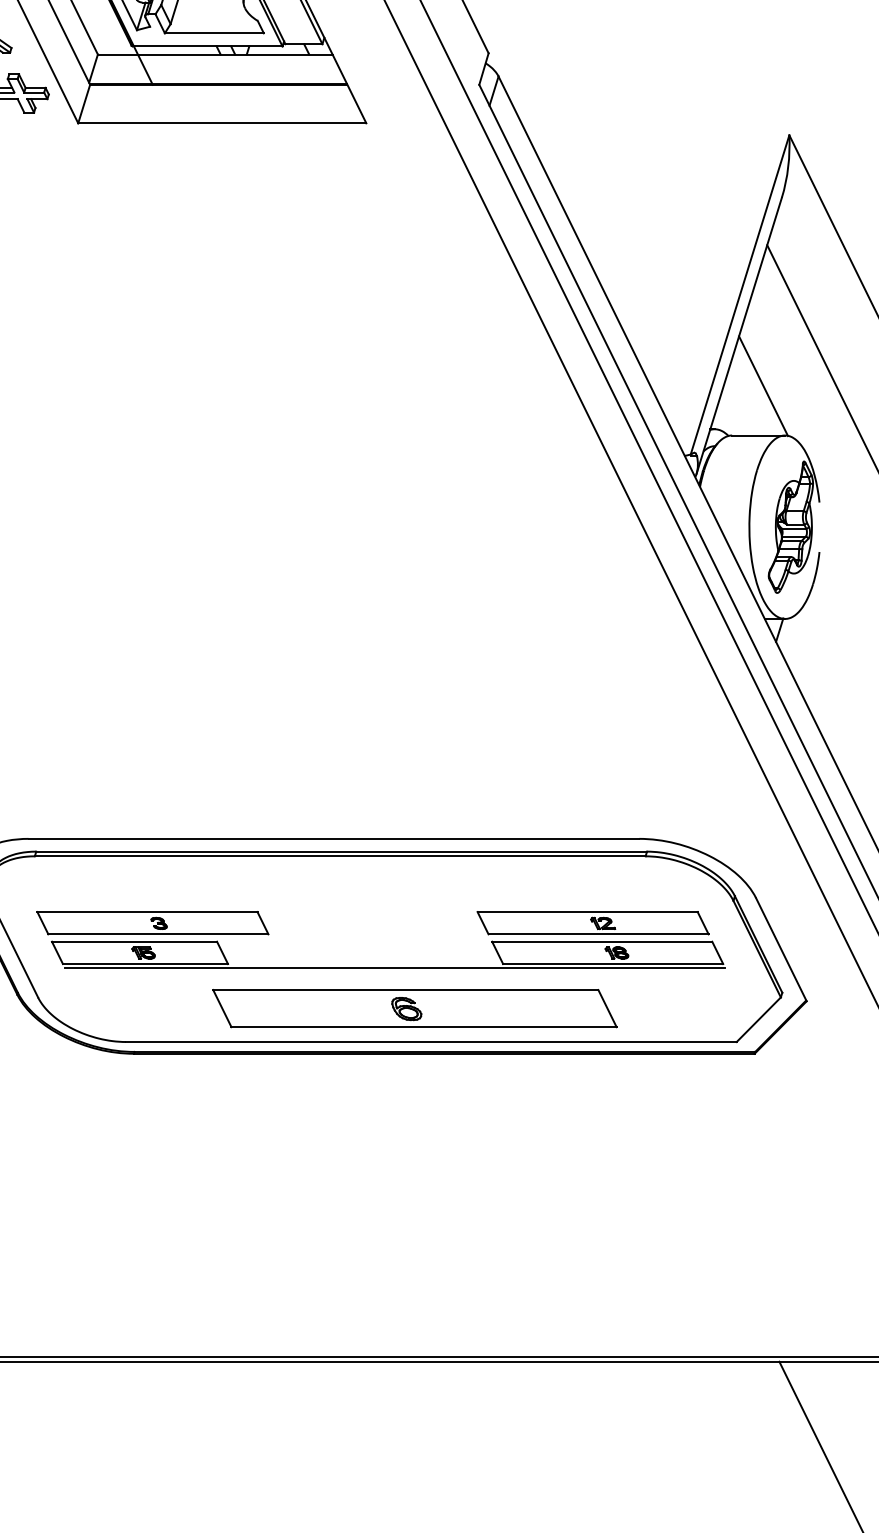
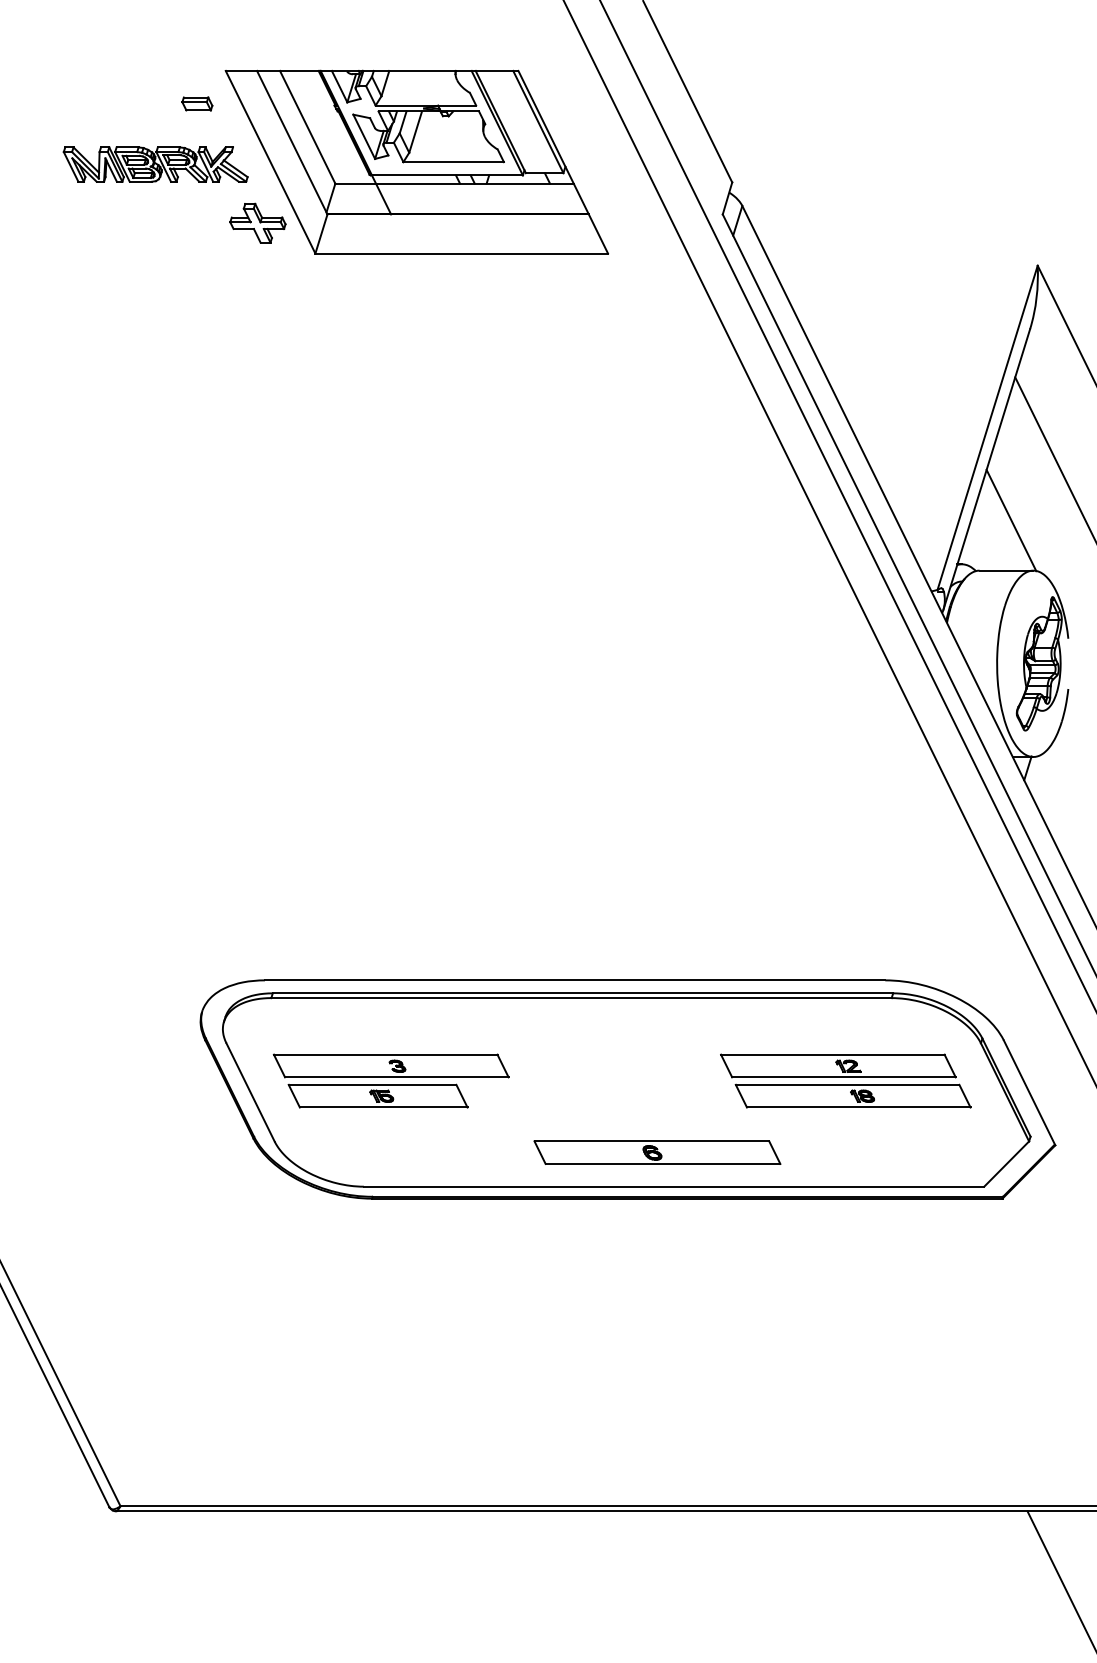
line: (394, 967) -> (636, 1111), removed
part: (415, 1008) -> (657, 1152), size x0.6

